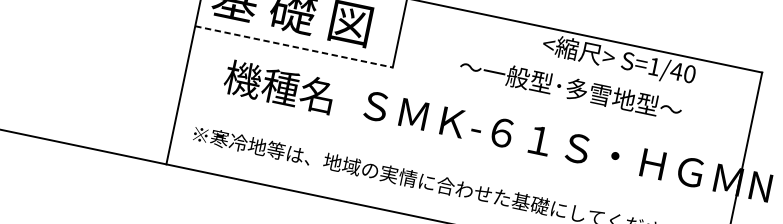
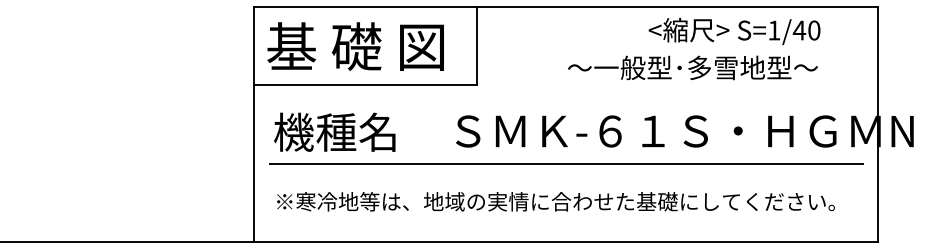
line: (293, 46) -> (365, 85), dashed -> solid
text: (618, 60) -> (734, 31), moved
text: (279, 86) -> (334, 131), moved
text: (570, 88) -> (692, 67), moved
line: (456, 152) -> (565, 163), added

